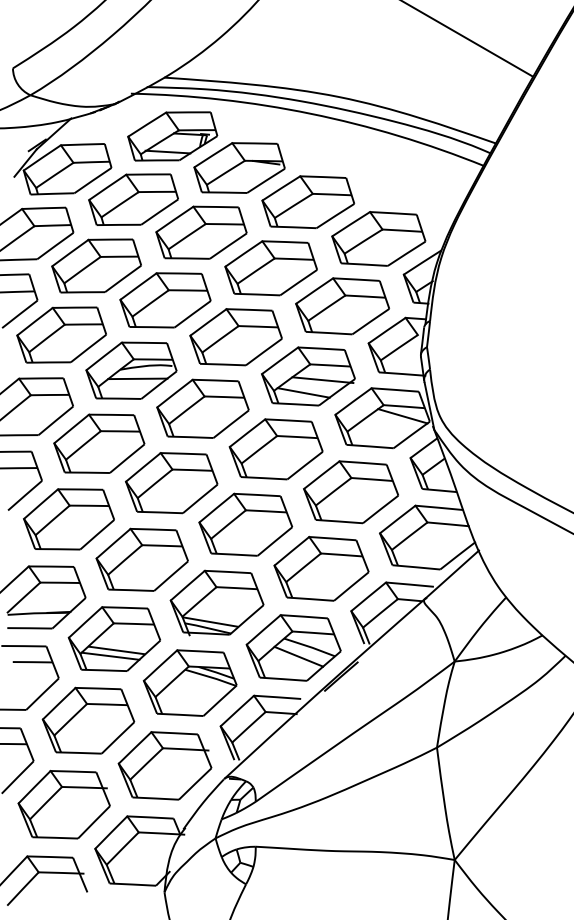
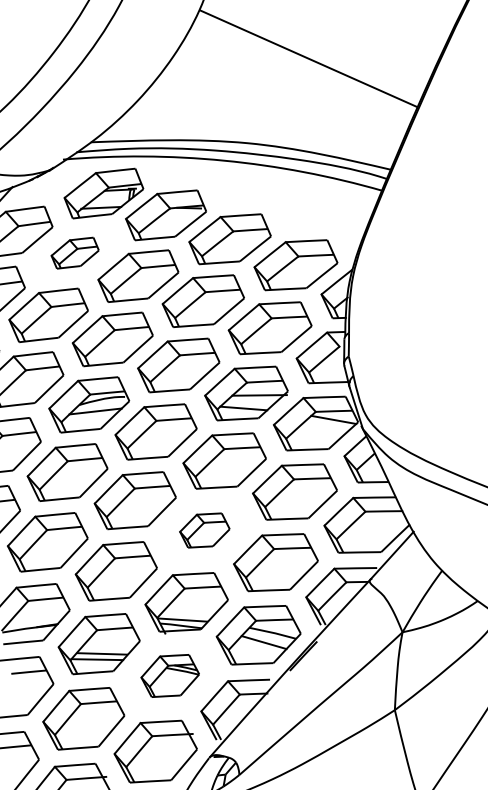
part: (133, 199) -> (75, 253), size x0.6
part: (245, 524) -> (204, 530), size x0.6
part: (189, 682) -> (169, 675), size x0.7

